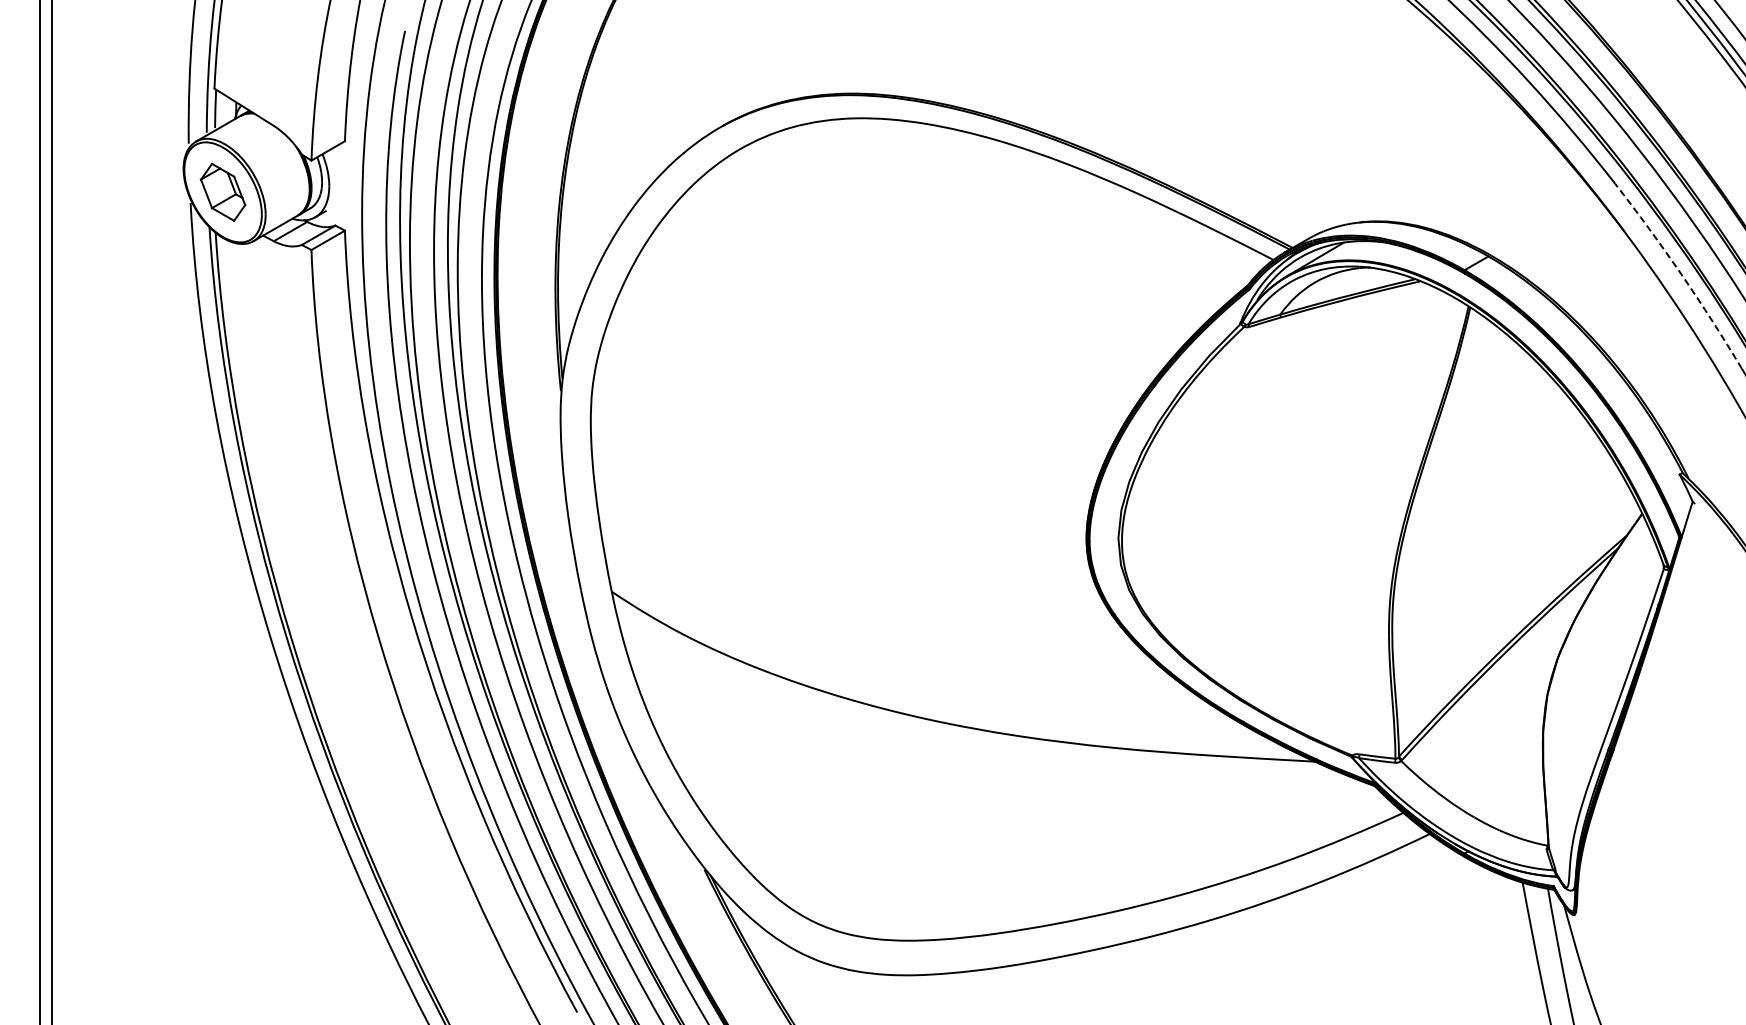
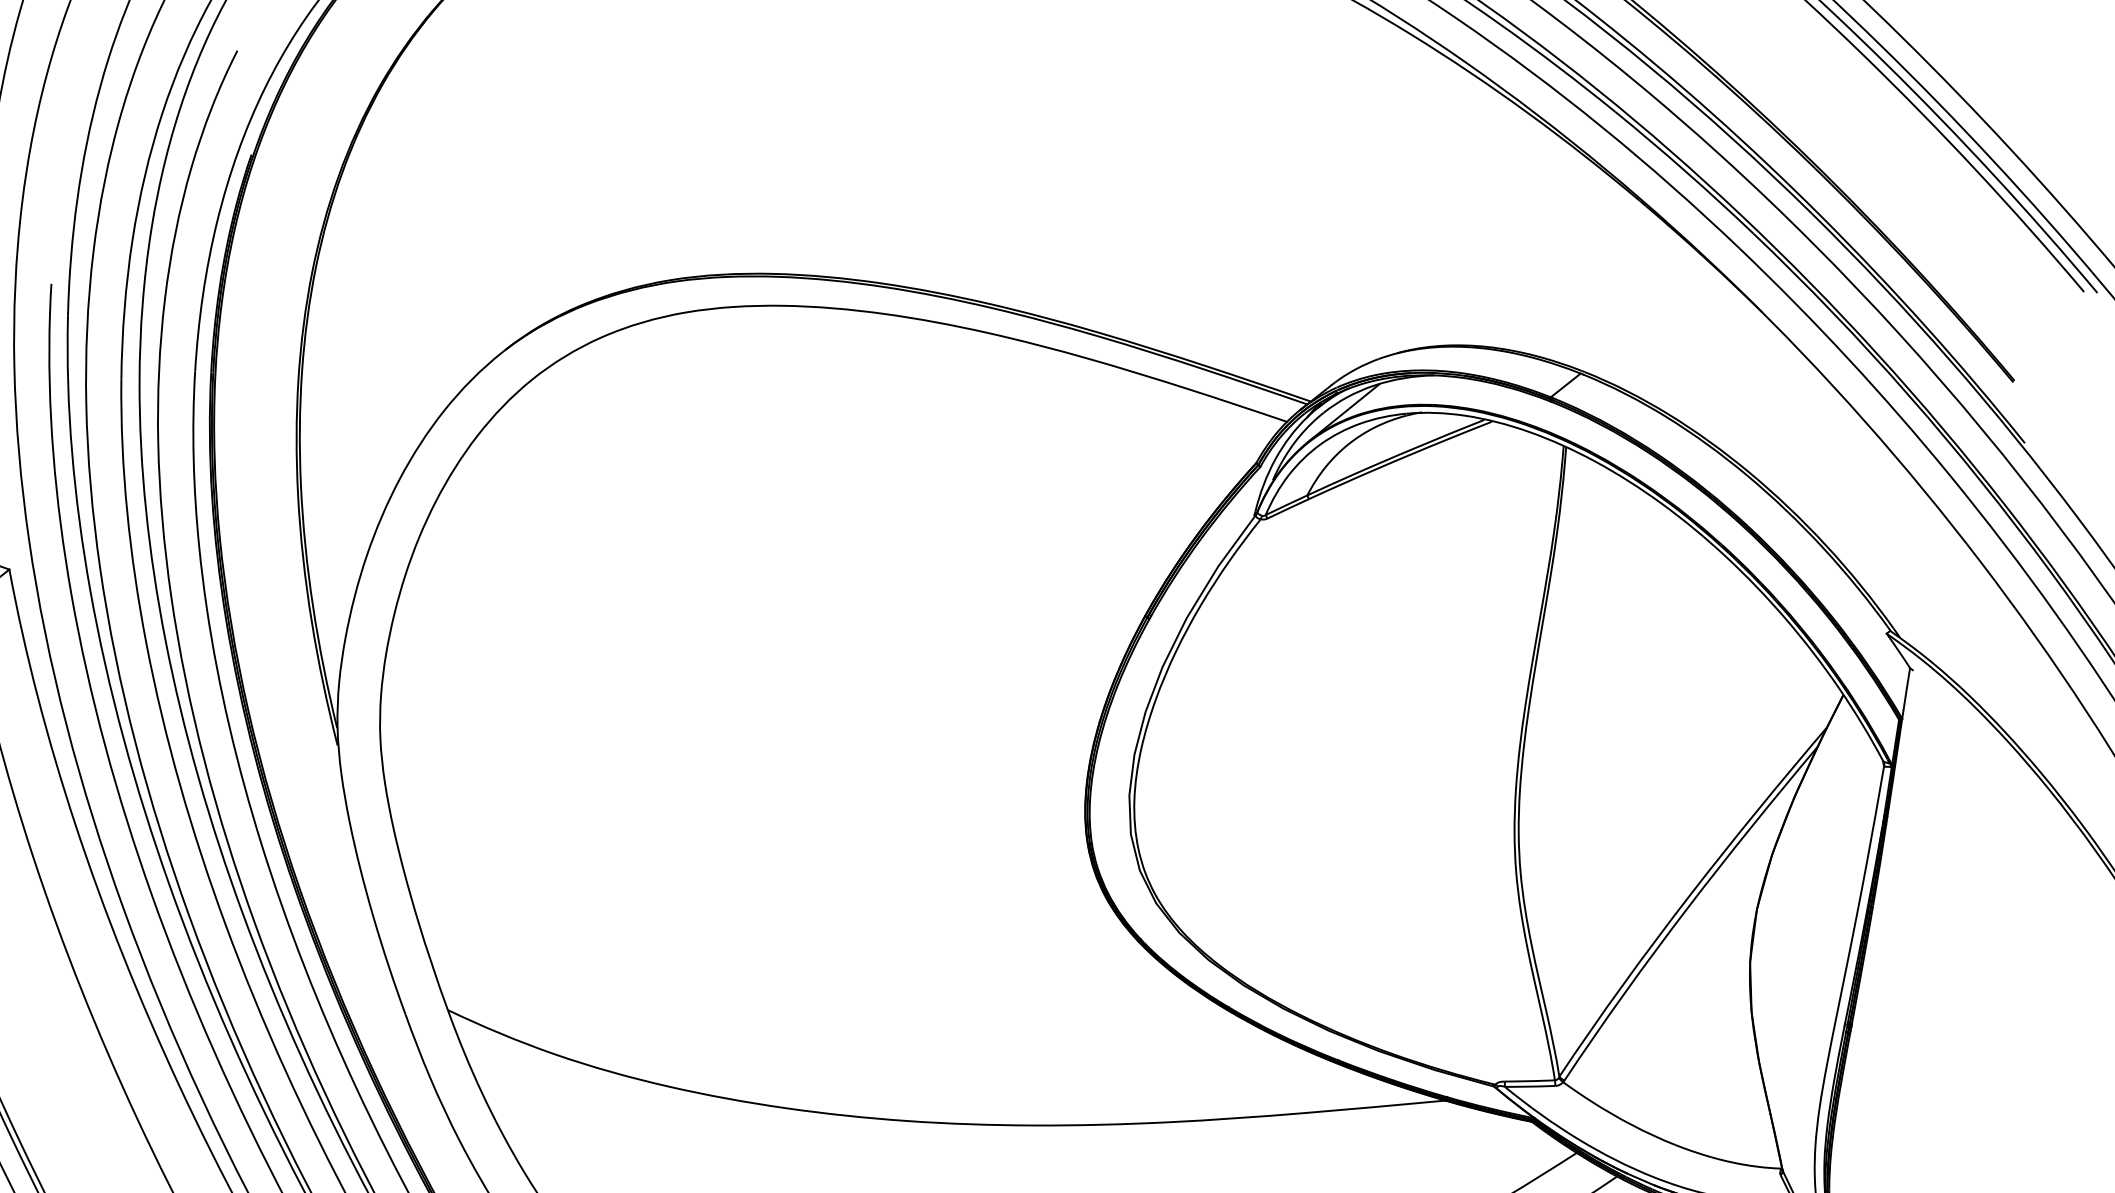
arc: (1681, 274) -> (1848, 359), dashed -> solid

